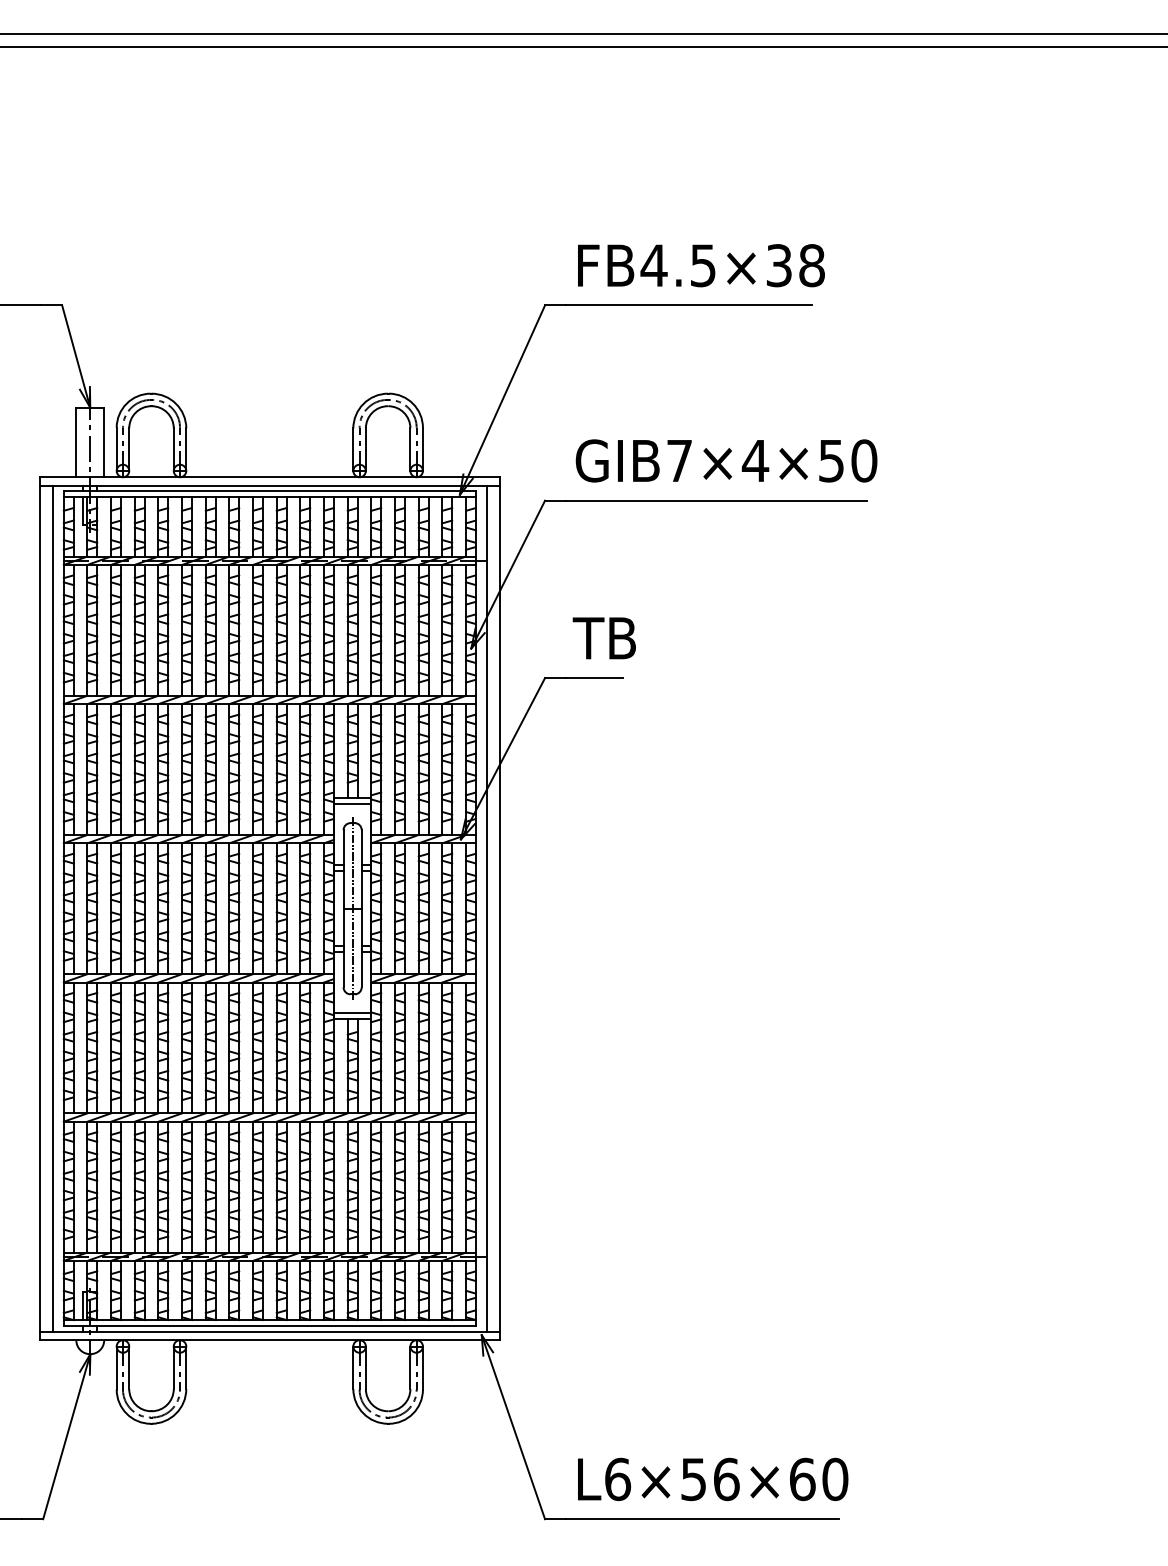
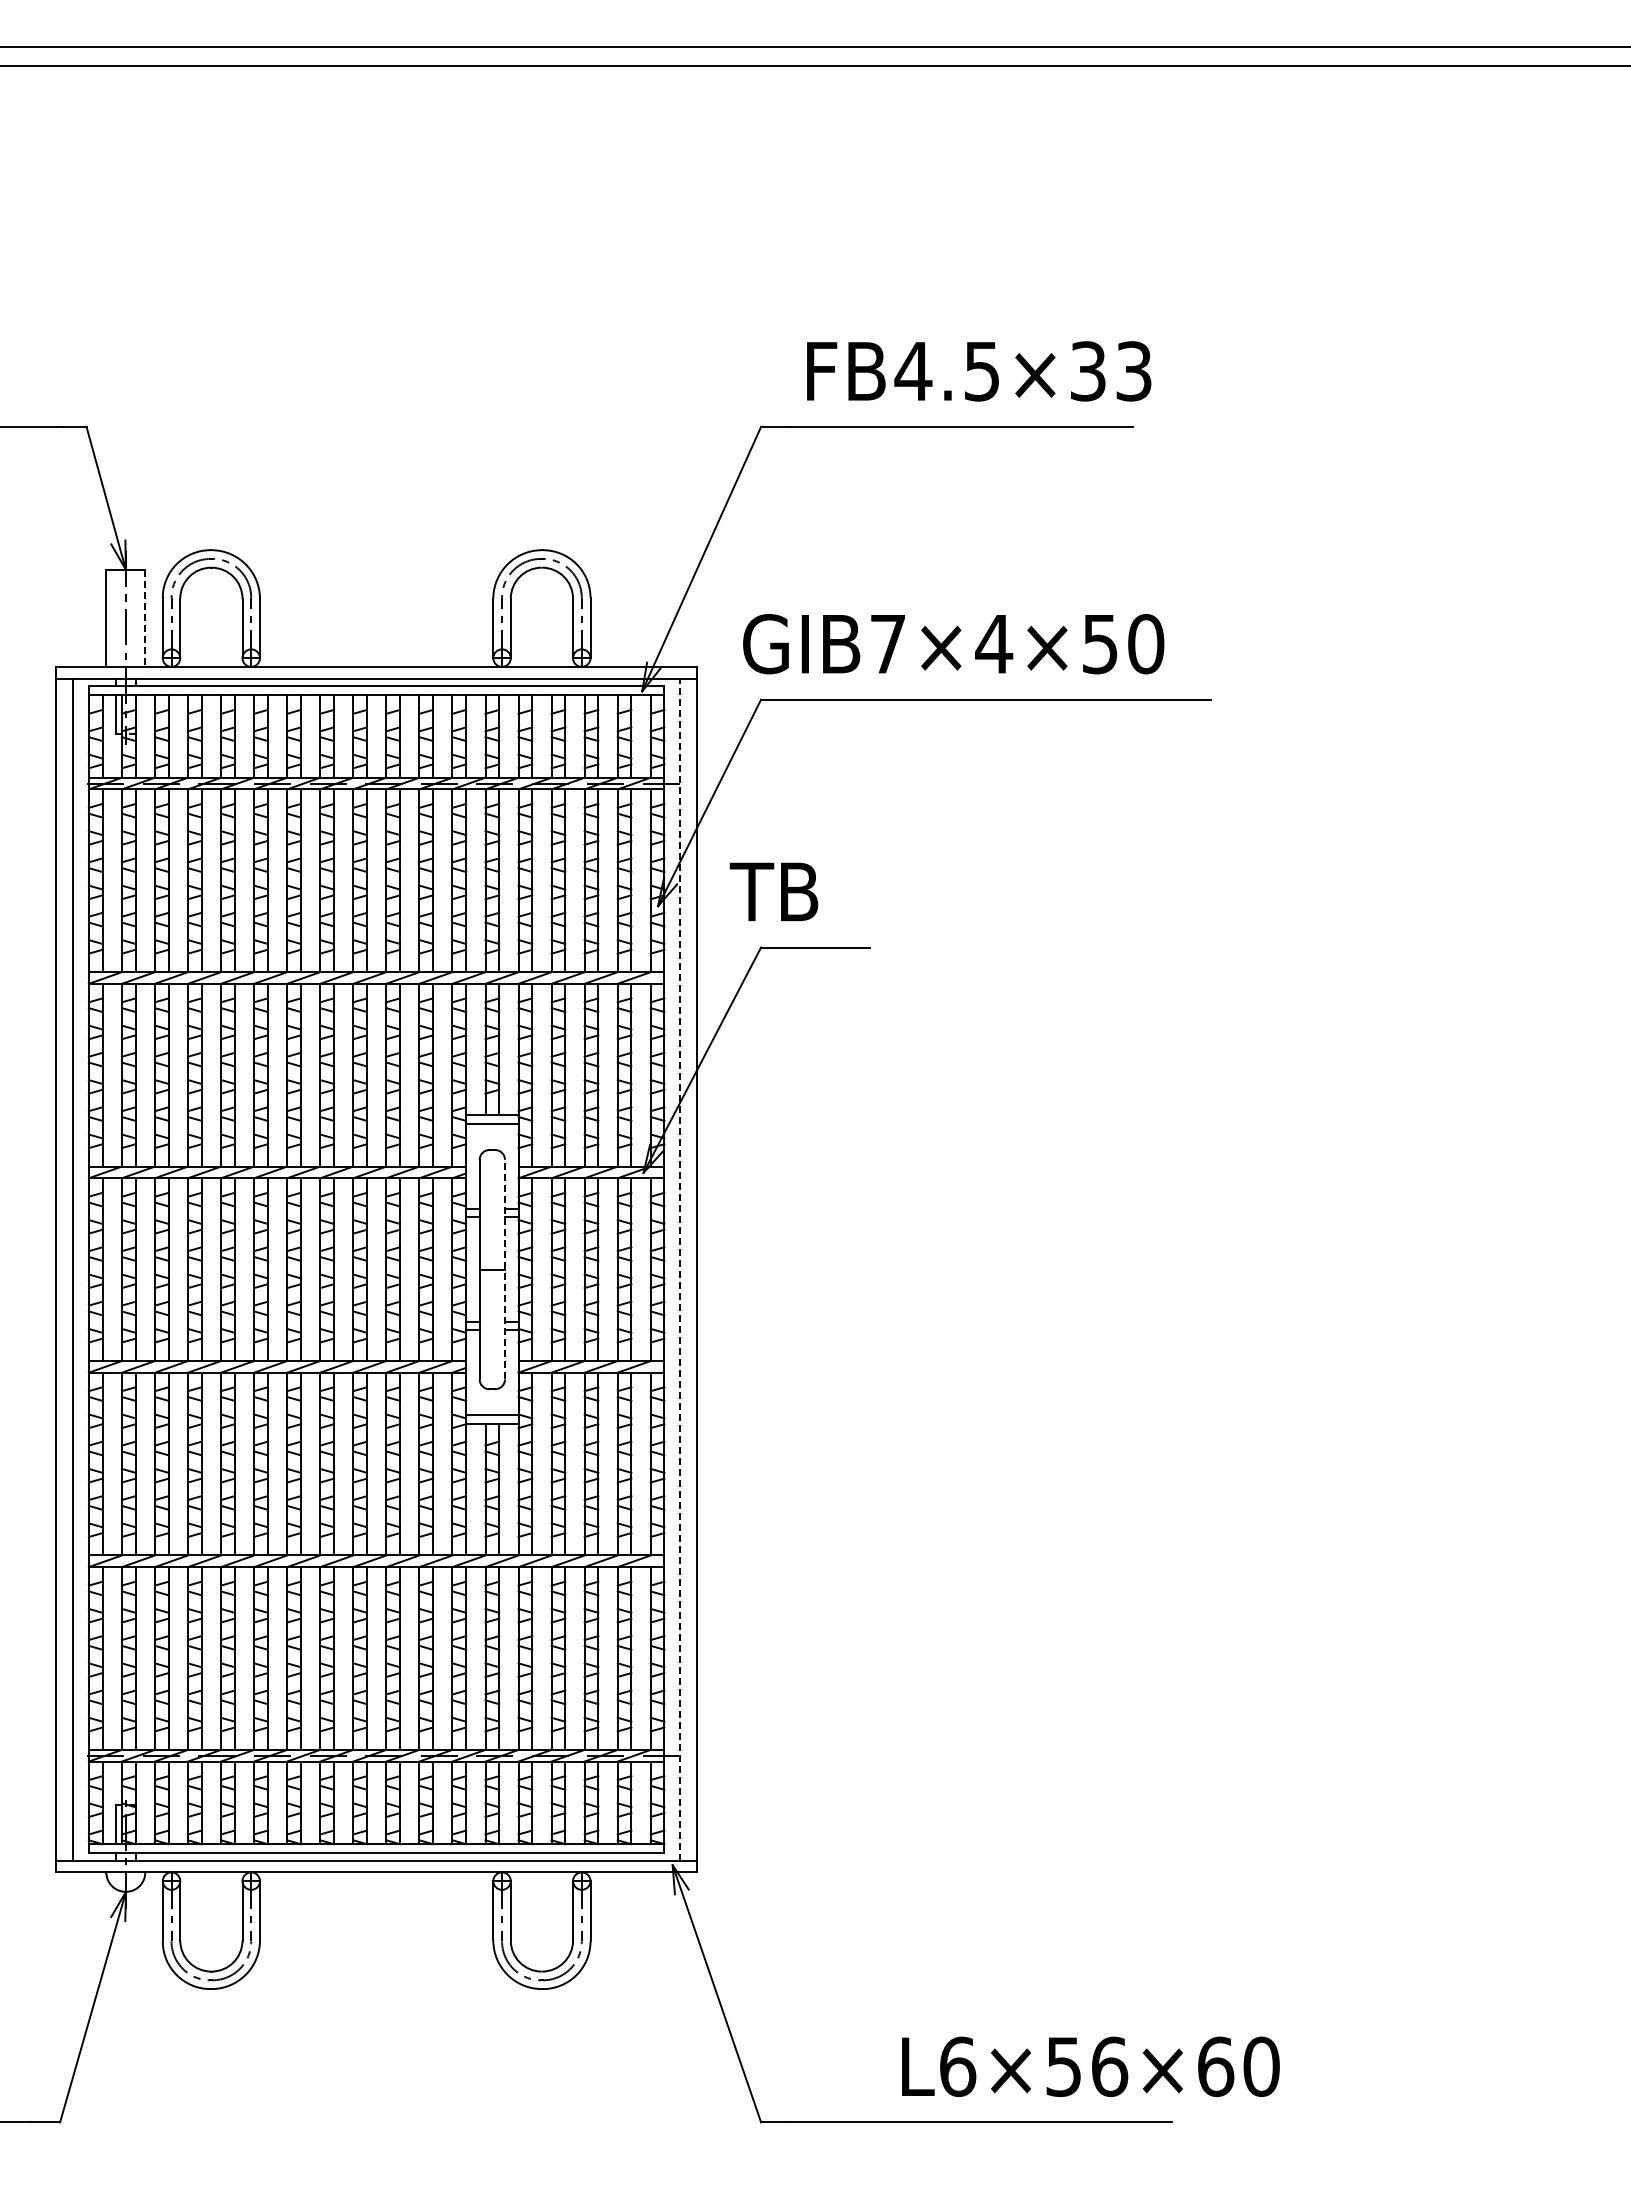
text: (812, 265) -> (1134, 371), FB4.5×38 -> FB4.5×33
line: (104, 442) -> (145, 618), solid -> dashed
text: (726, 461) -> (953, 644), moved
text: (604, 638) -> (773, 891), moved
line: (352, 907) -> (492, 1268), removed
line: (361, 908) -> (504, 1269), solid -> dashed
line: (486, 908) -> (679, 1269), solid -> dashed
text: (712, 1479) -> (1090, 2066), moved

